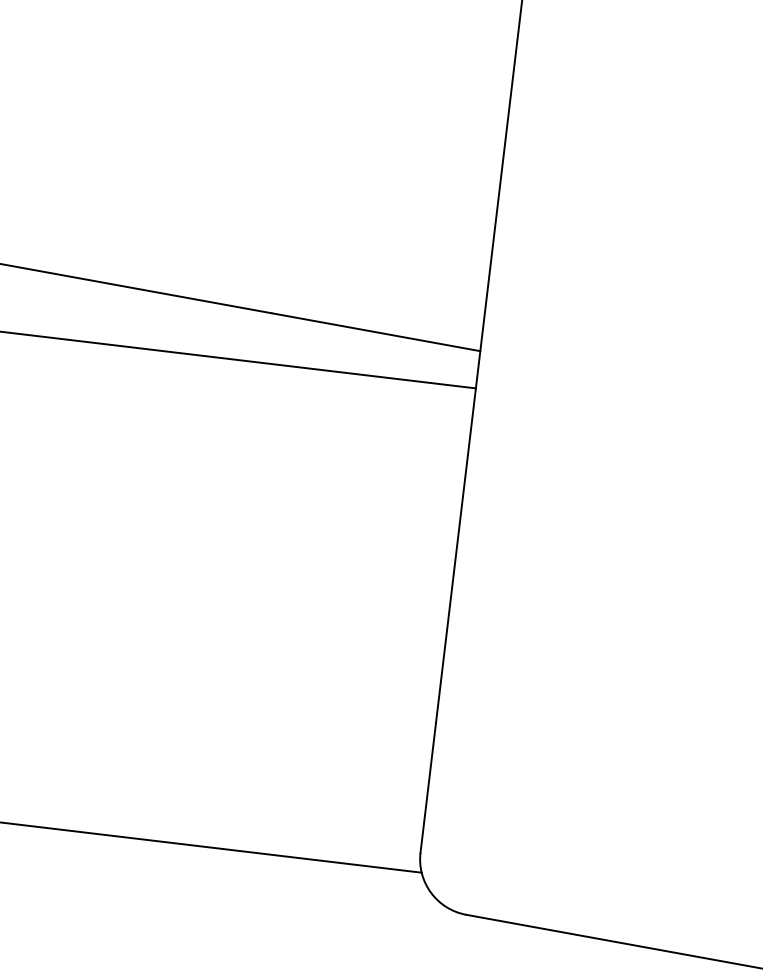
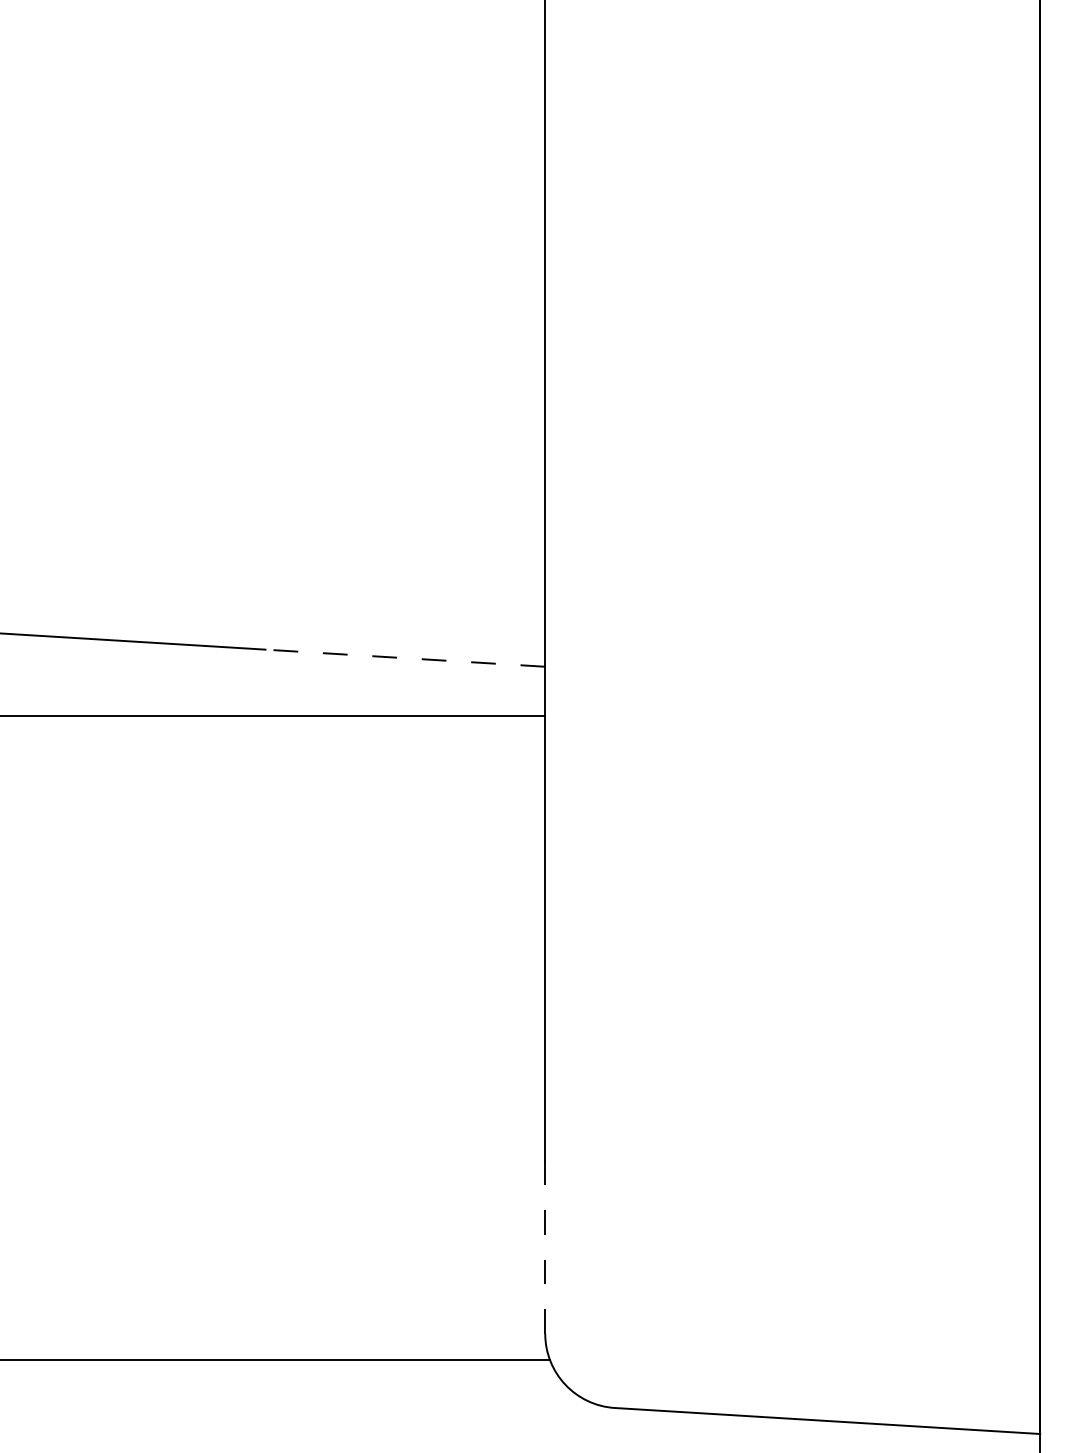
line: (375, 332) -> (404, 658), solid -> dashed
line: (428, 787) -> (545, 1246), solid -> dashed

